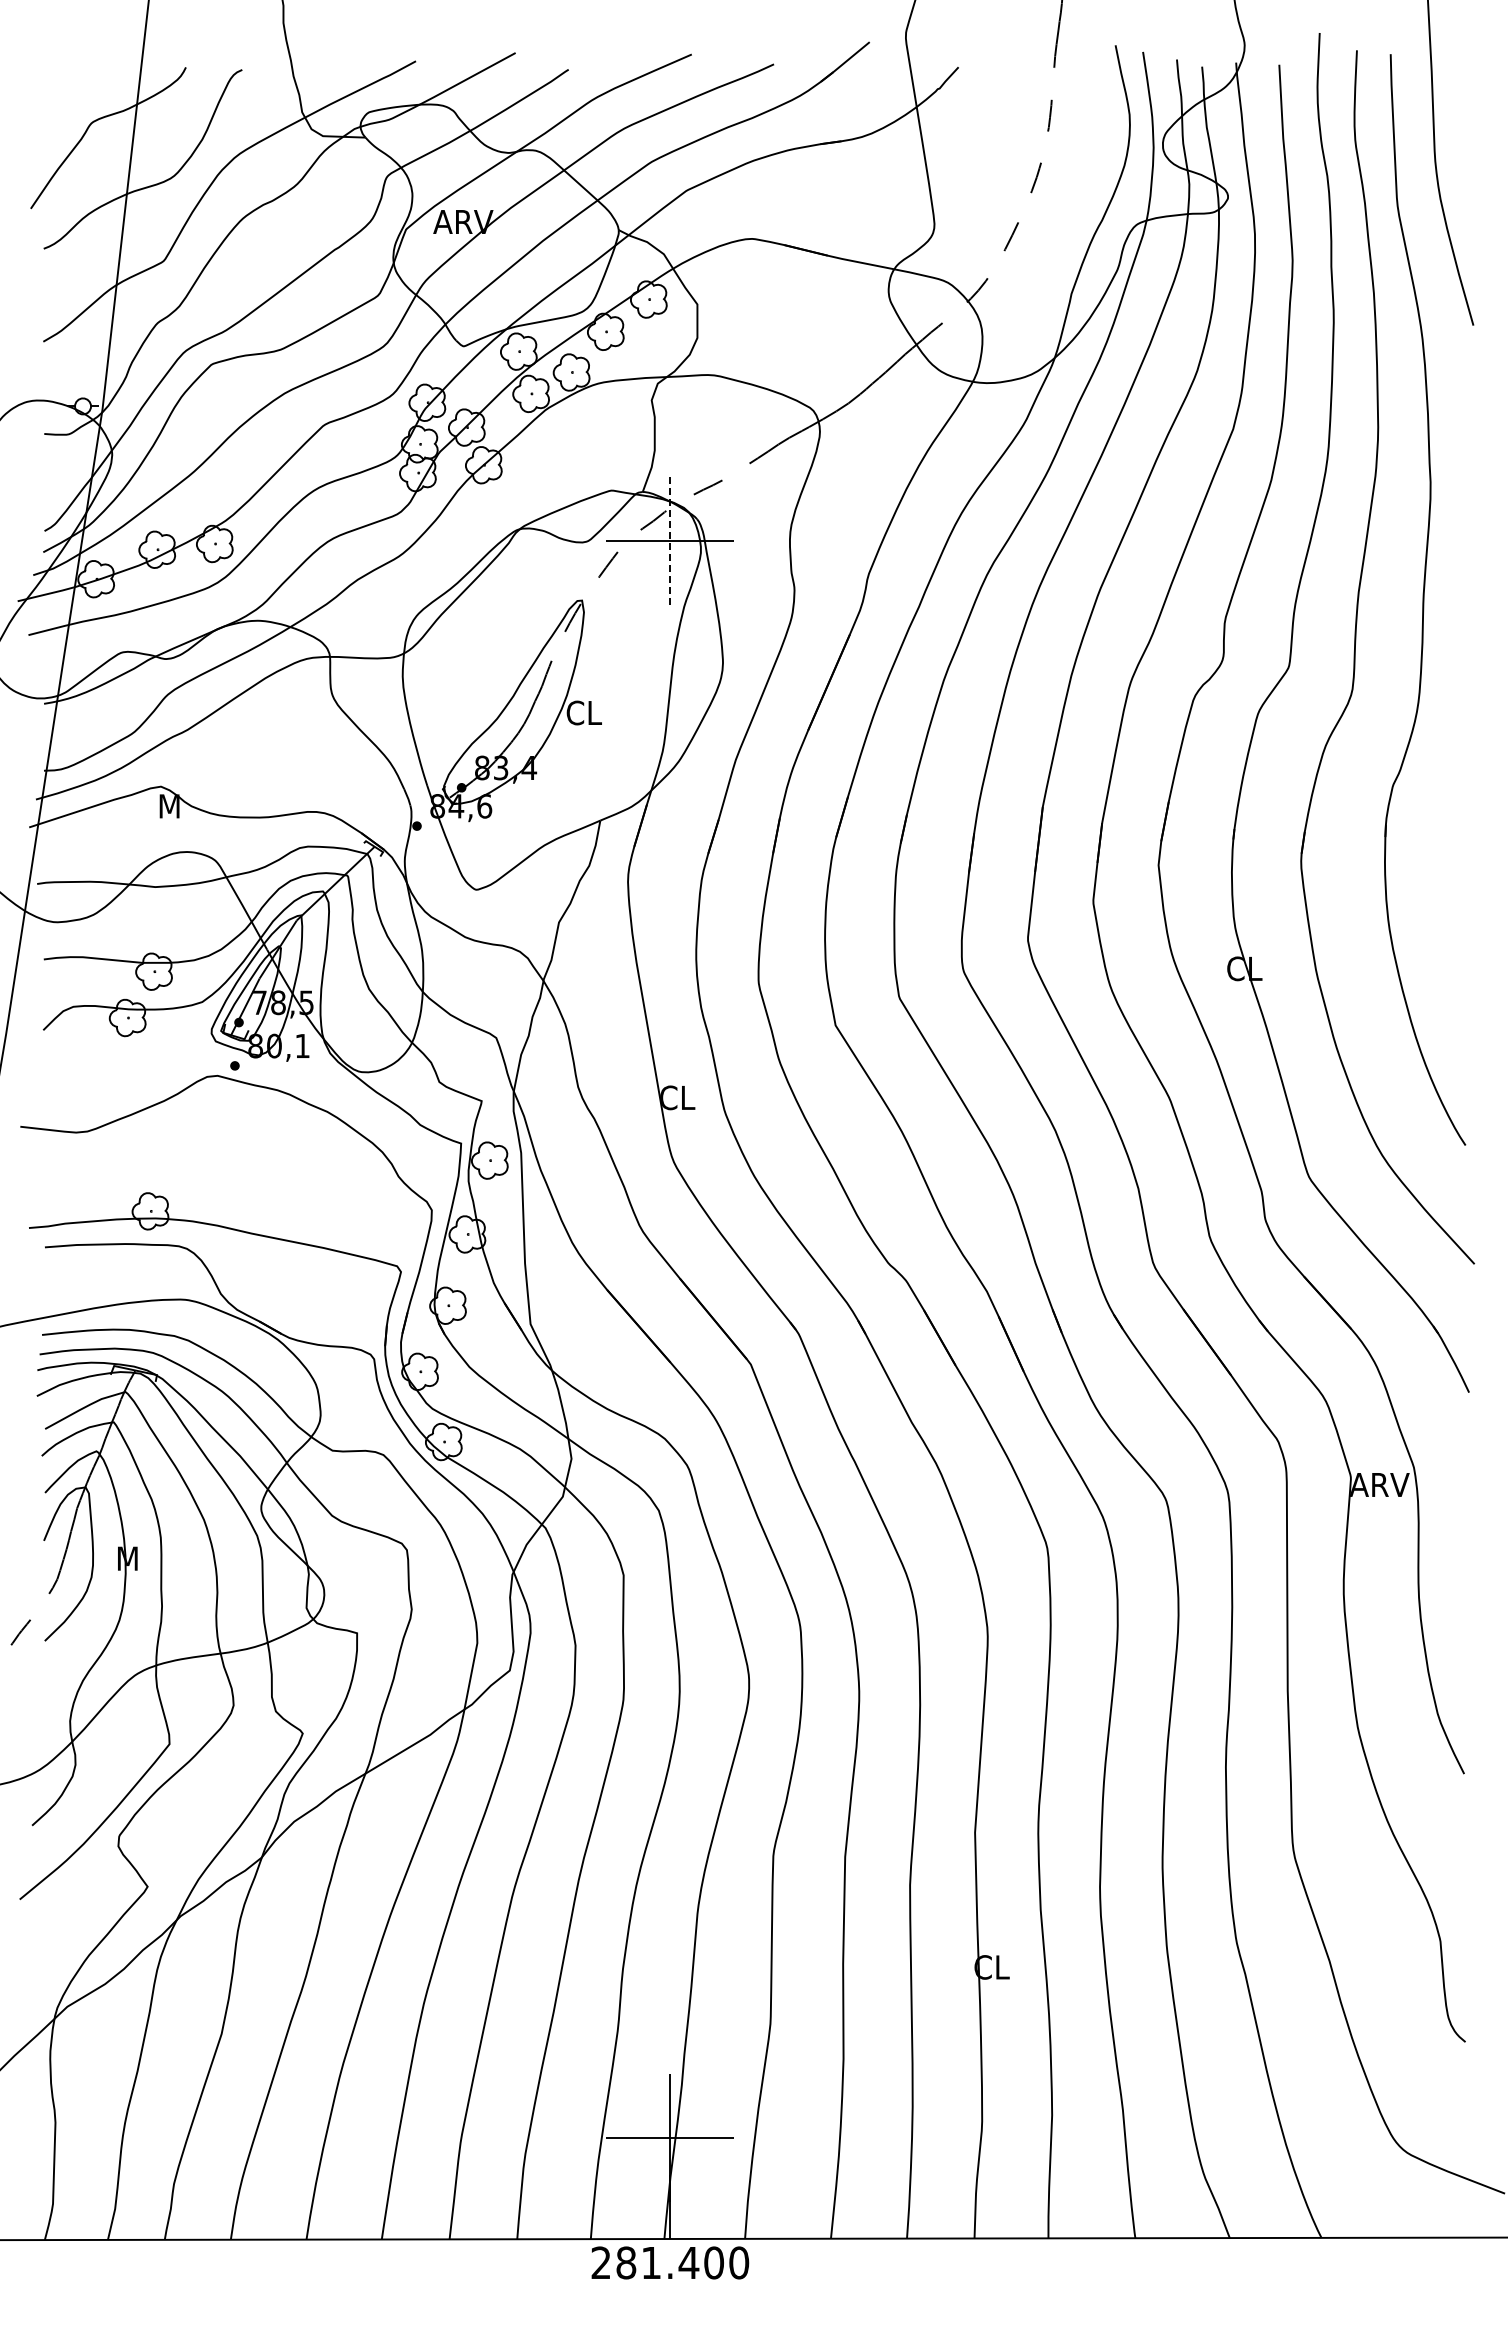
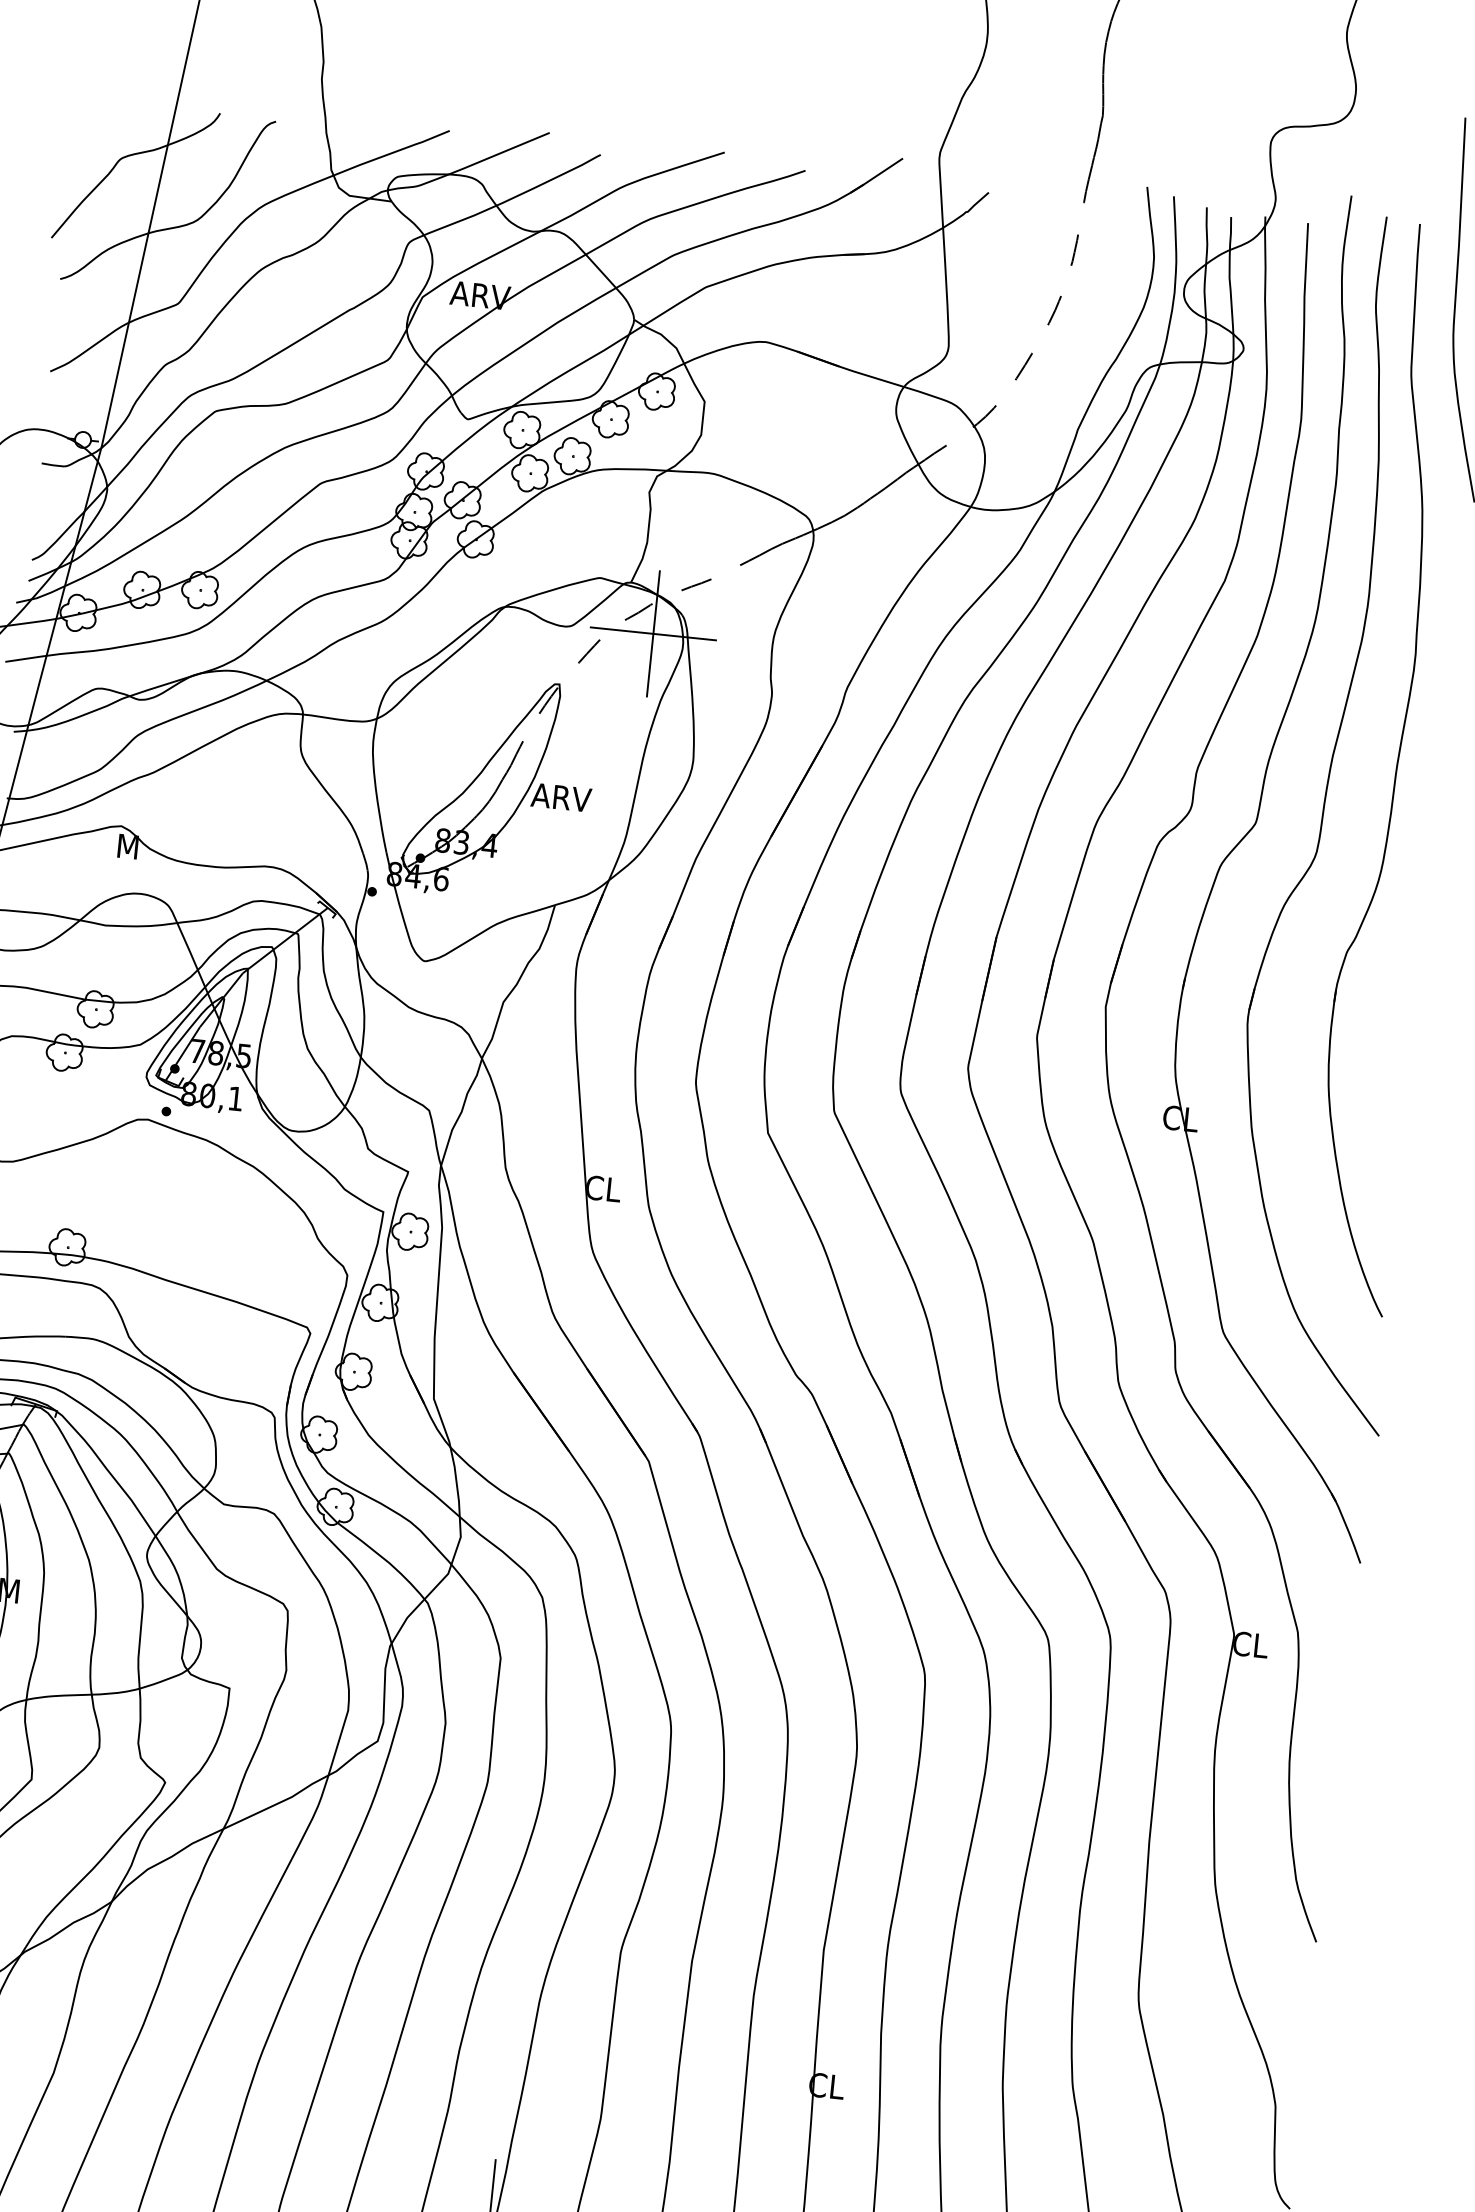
line: (670, 540) -> (653, 633), dashed -> solid
text: (595, 712) -> (561, 797), CL -> ARV
text: (1379, 1484) -> (1261, 1645), ARV -> CL

